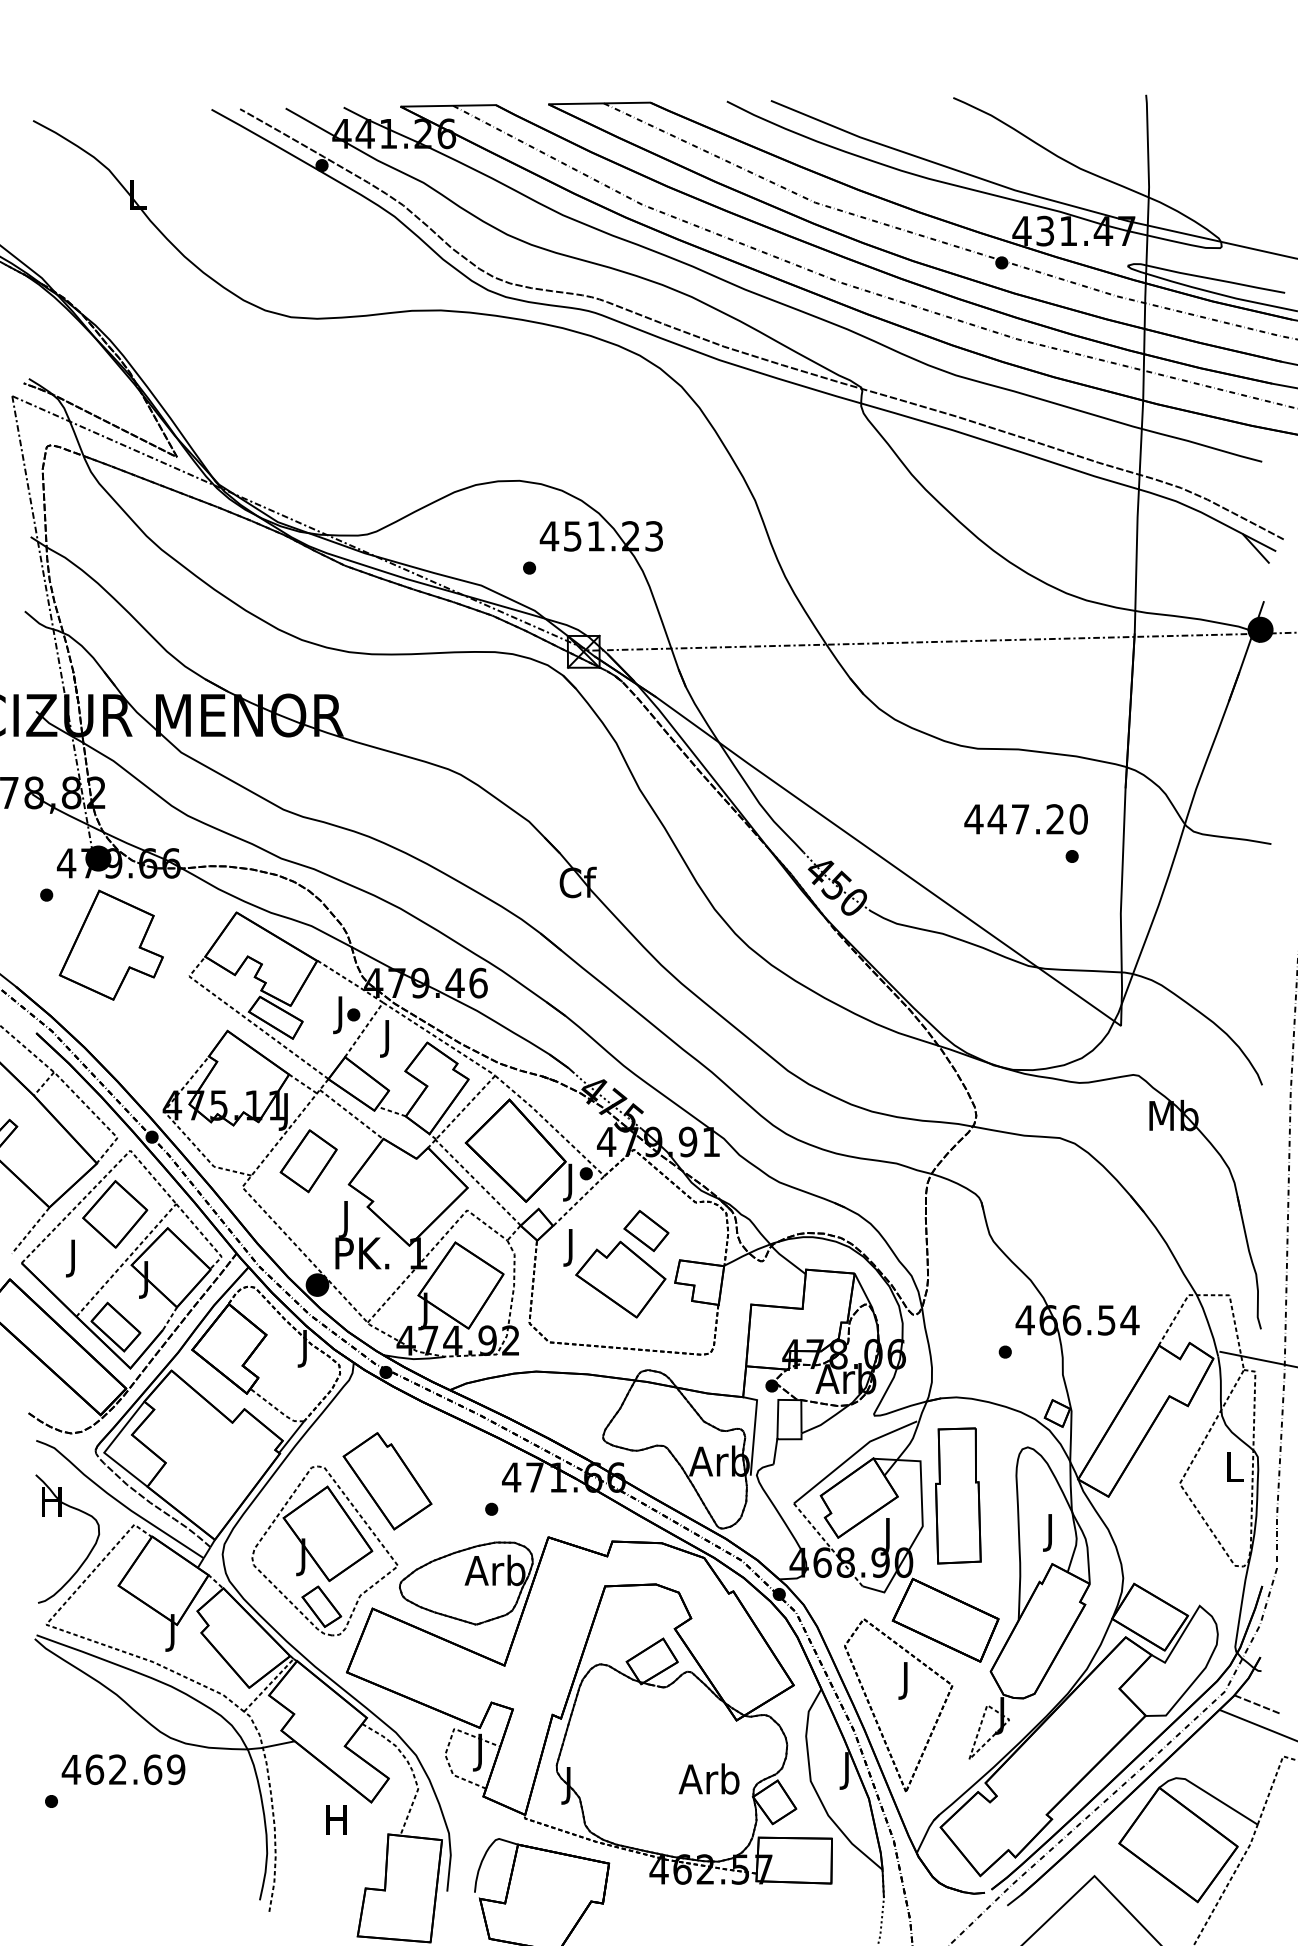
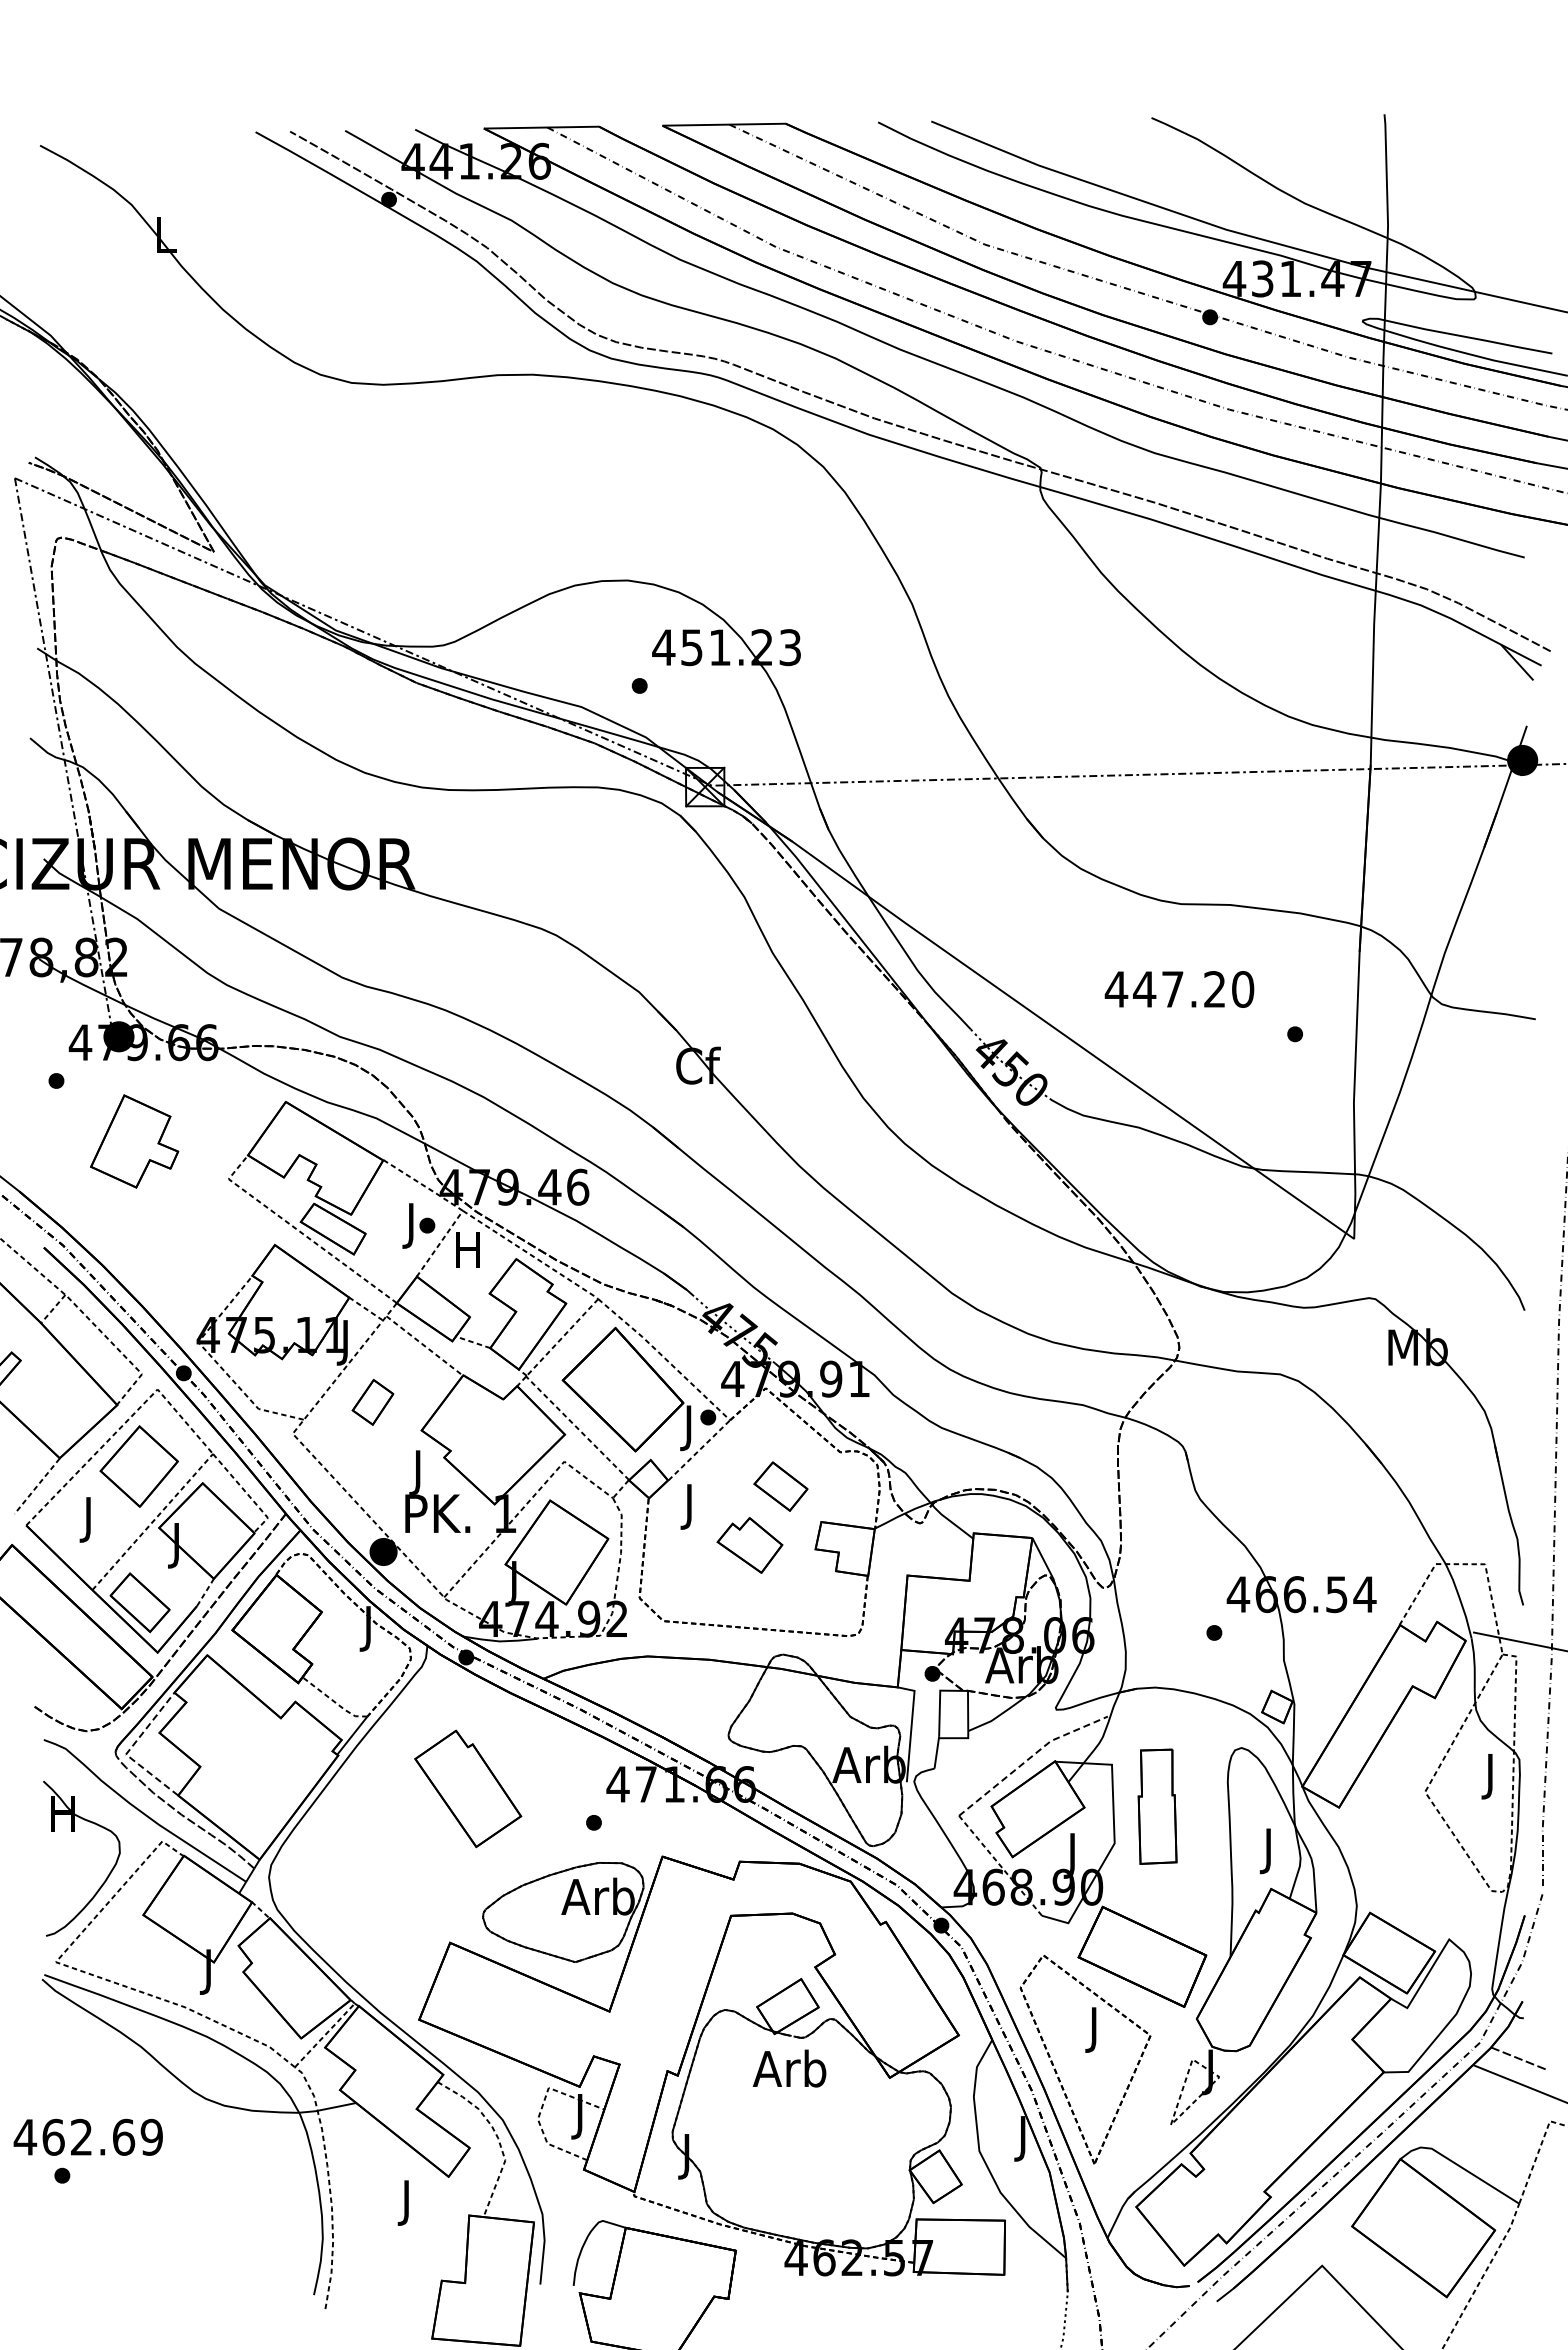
text: (1026, 819) -> (1179, 989), moved
part: (111, 945) -> (134, 1141), size x0.7
text: (386, 1038) -> (467, 1254), J -> H
part: (308, 1161) -> (372, 1402), size x0.6
part: (620, 1279) -> (749, 1545), size x0.6
line: (107, 1448) -> (129, 1749), solid -> dashed
line: (852, 1456) -> (1029, 1758), solid -> dashed
text: (1234, 1470) -> (1491, 1776), L -> J
part: (958, 1495) -> (1157, 1806), size x0.7
part: (324, 1550) -> (392, 1872), removed
text: (122, 1769) -> (87, 2136), moved
text: (709, 1778) -> (789, 2068), moved
text: (336, 1823) -> (406, 2202), H -> J

